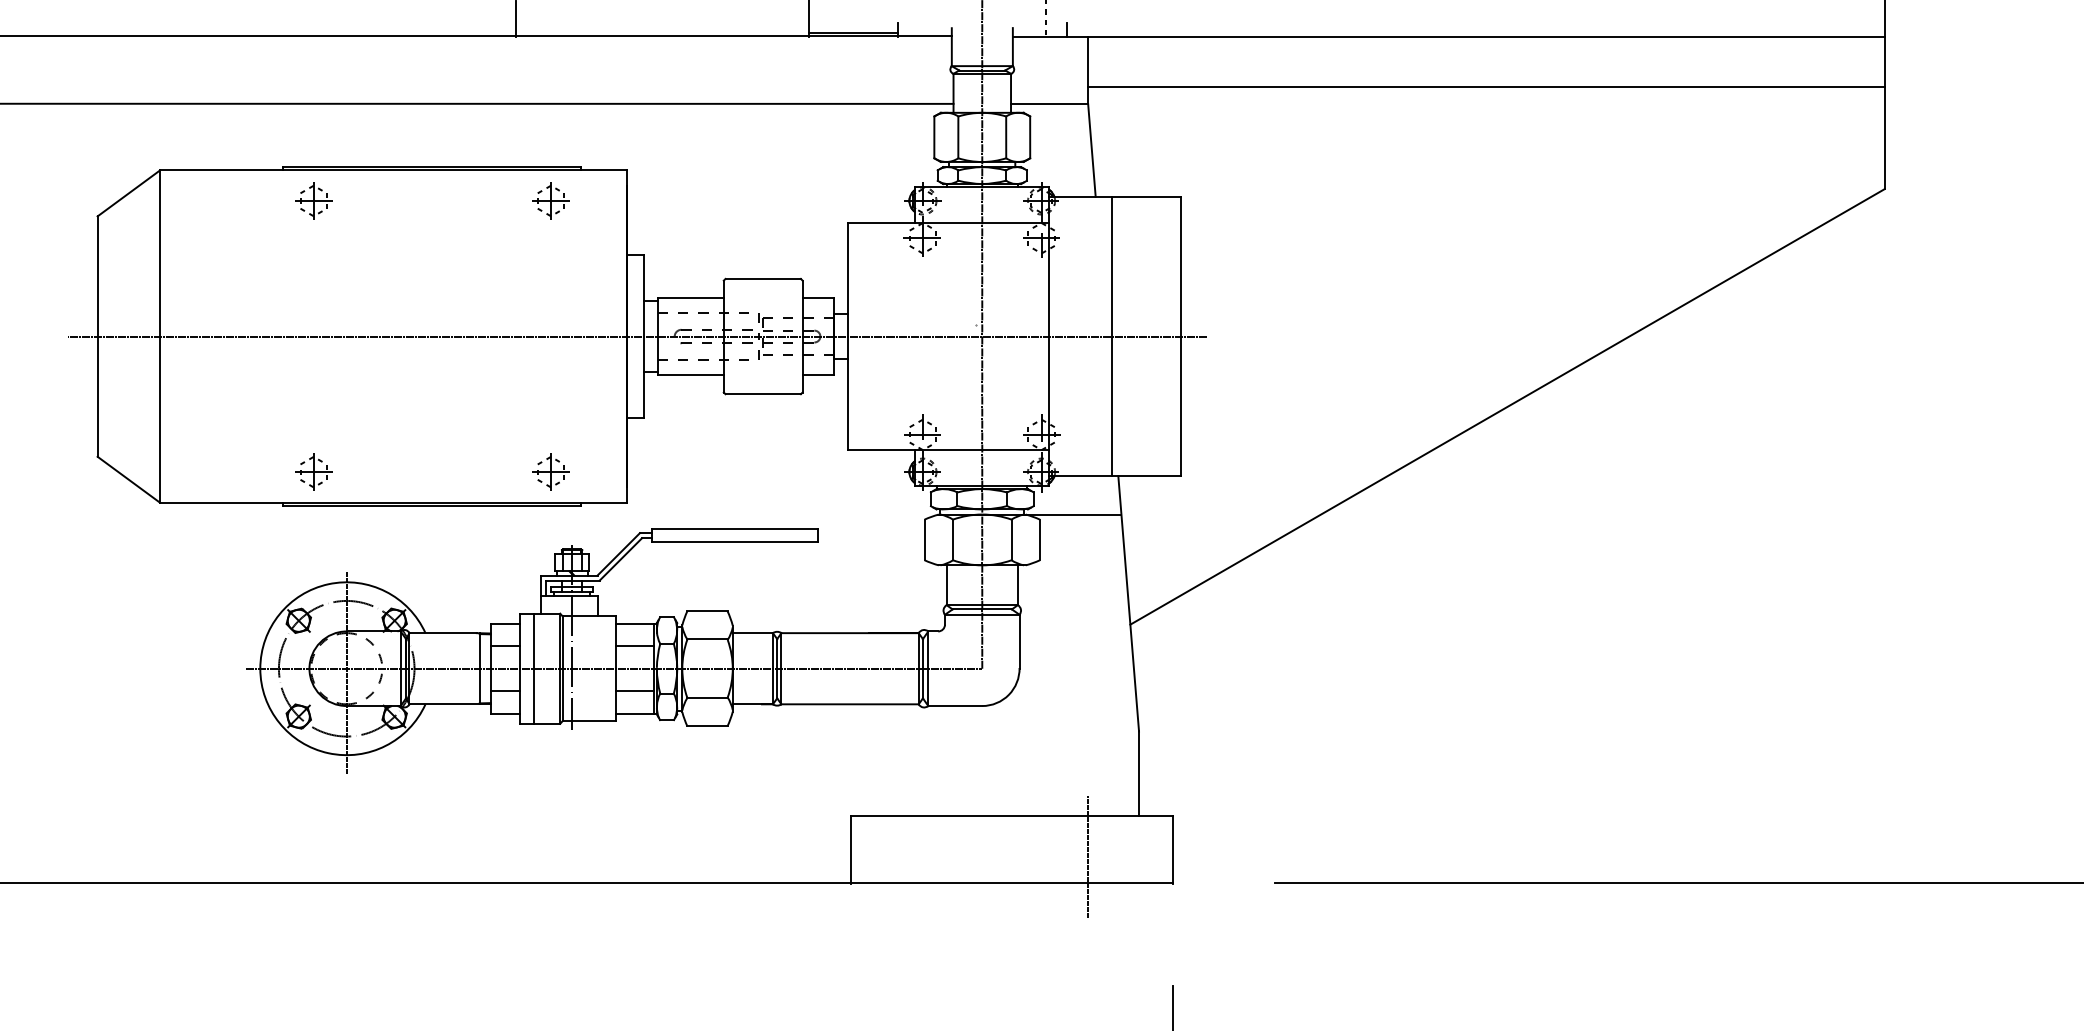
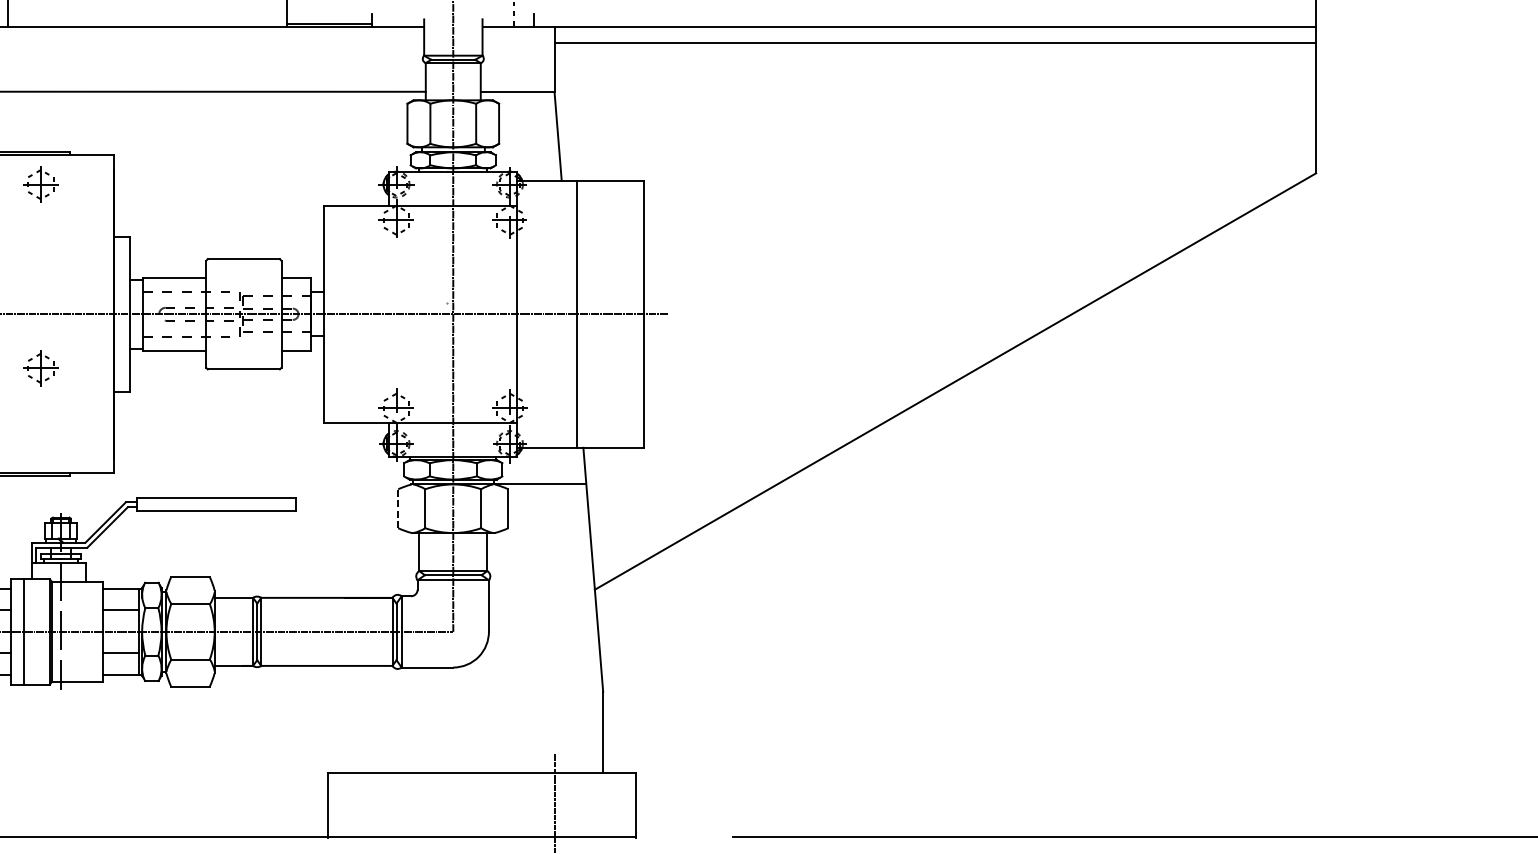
line: (1486, 87) -> (935, 42), moved
part: (550, 471) -> (40, 367), moved
line: (924, 539) -> (398, 508), solid -> dashed

